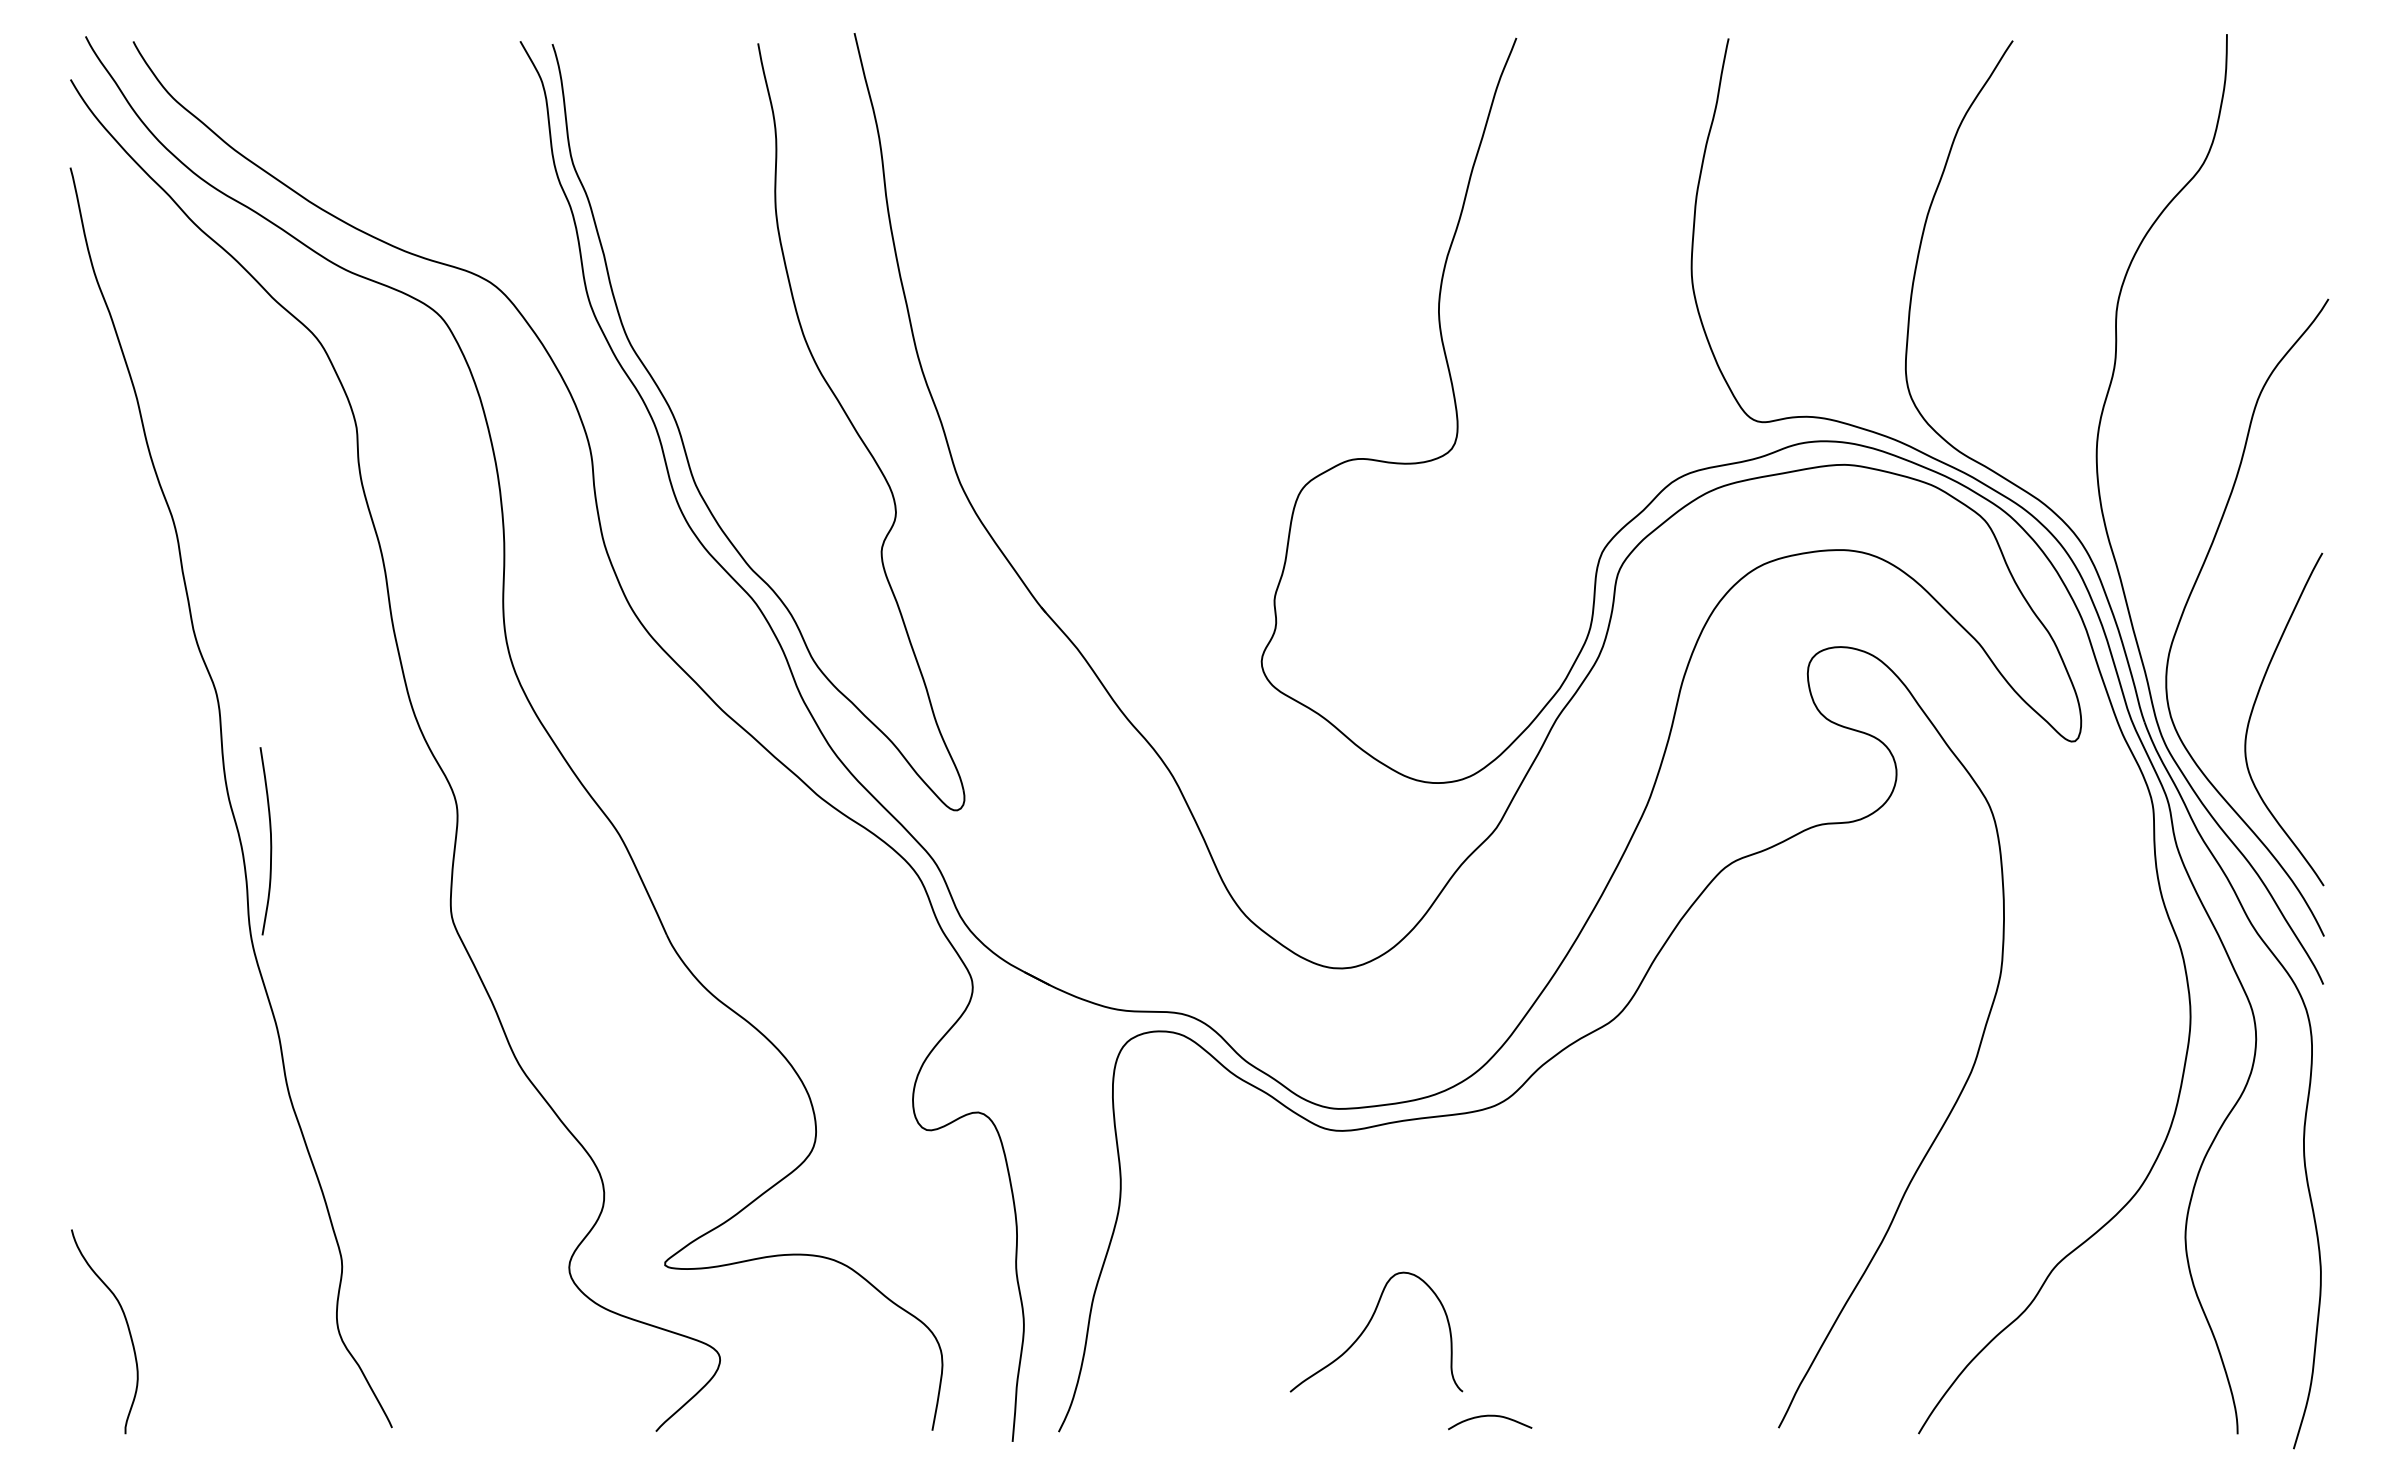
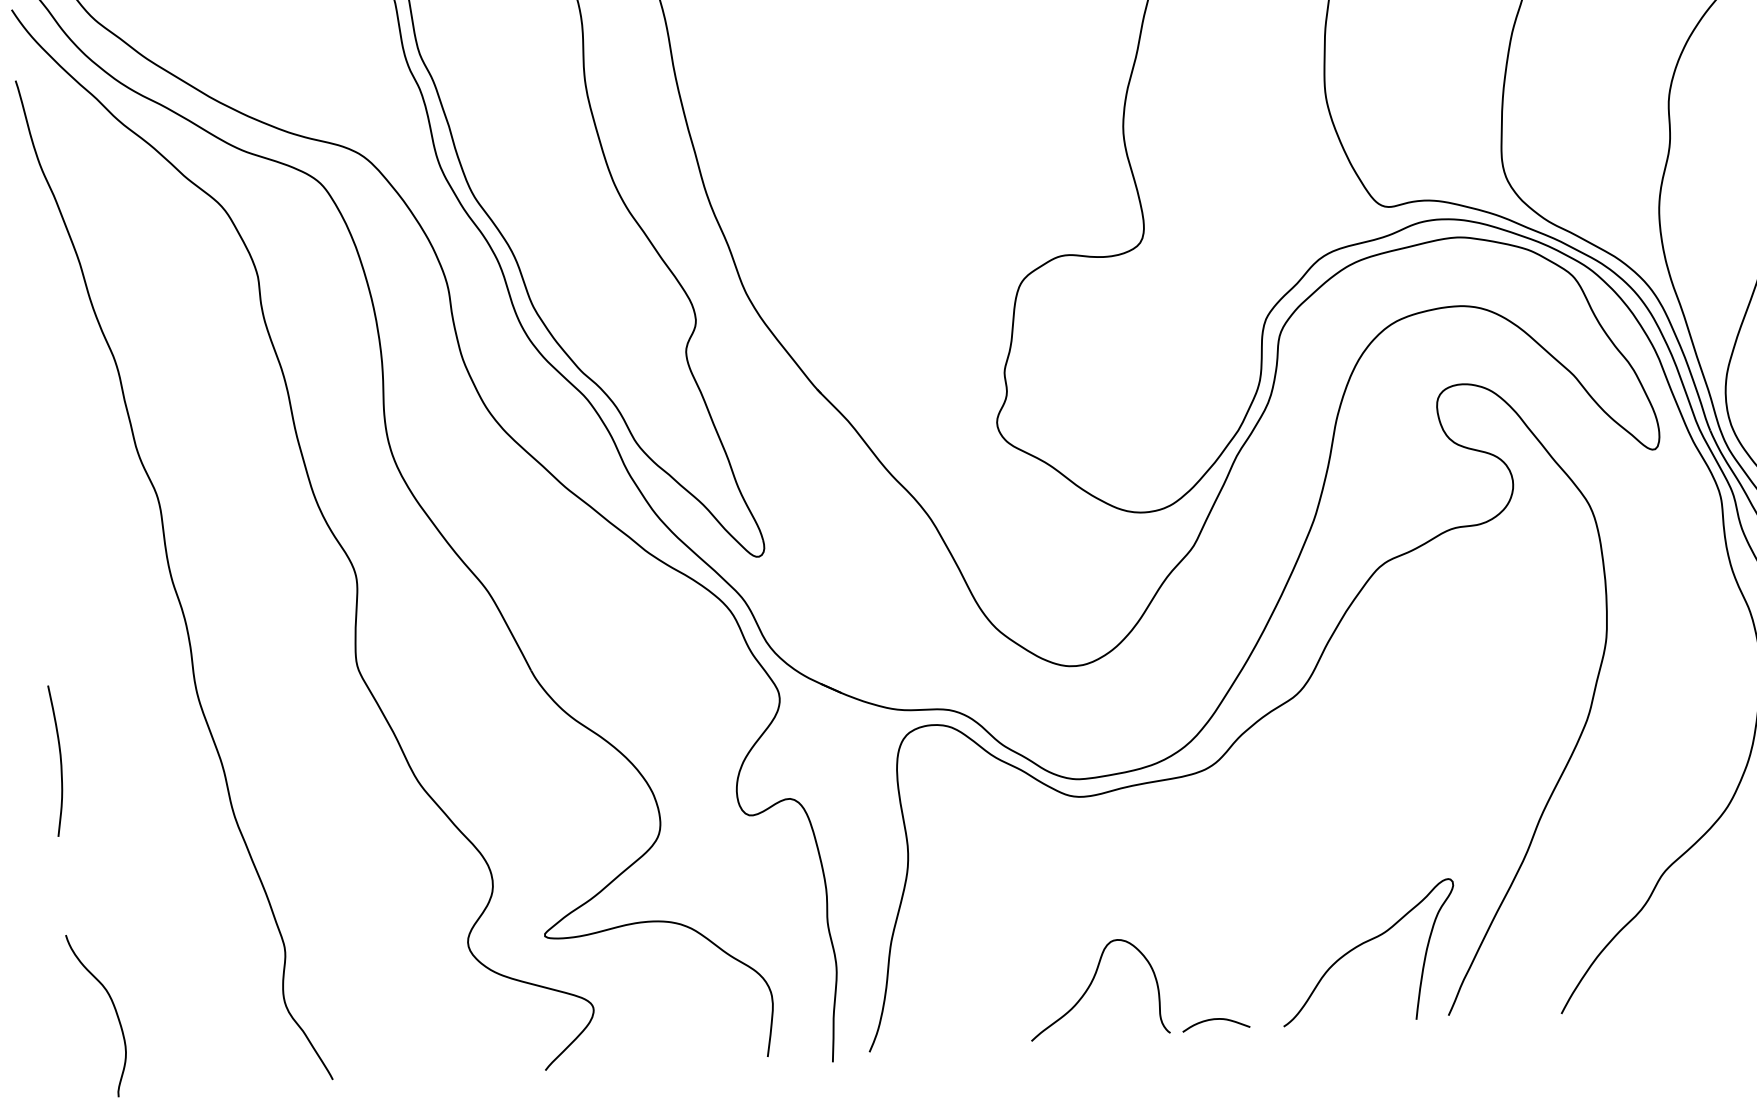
curve: (270, 841) -> (60, 760), moved
curve: (1367, 1327) -> (1090, 985), moved
curve: (1678, 1333) -> (1363, 944), added

